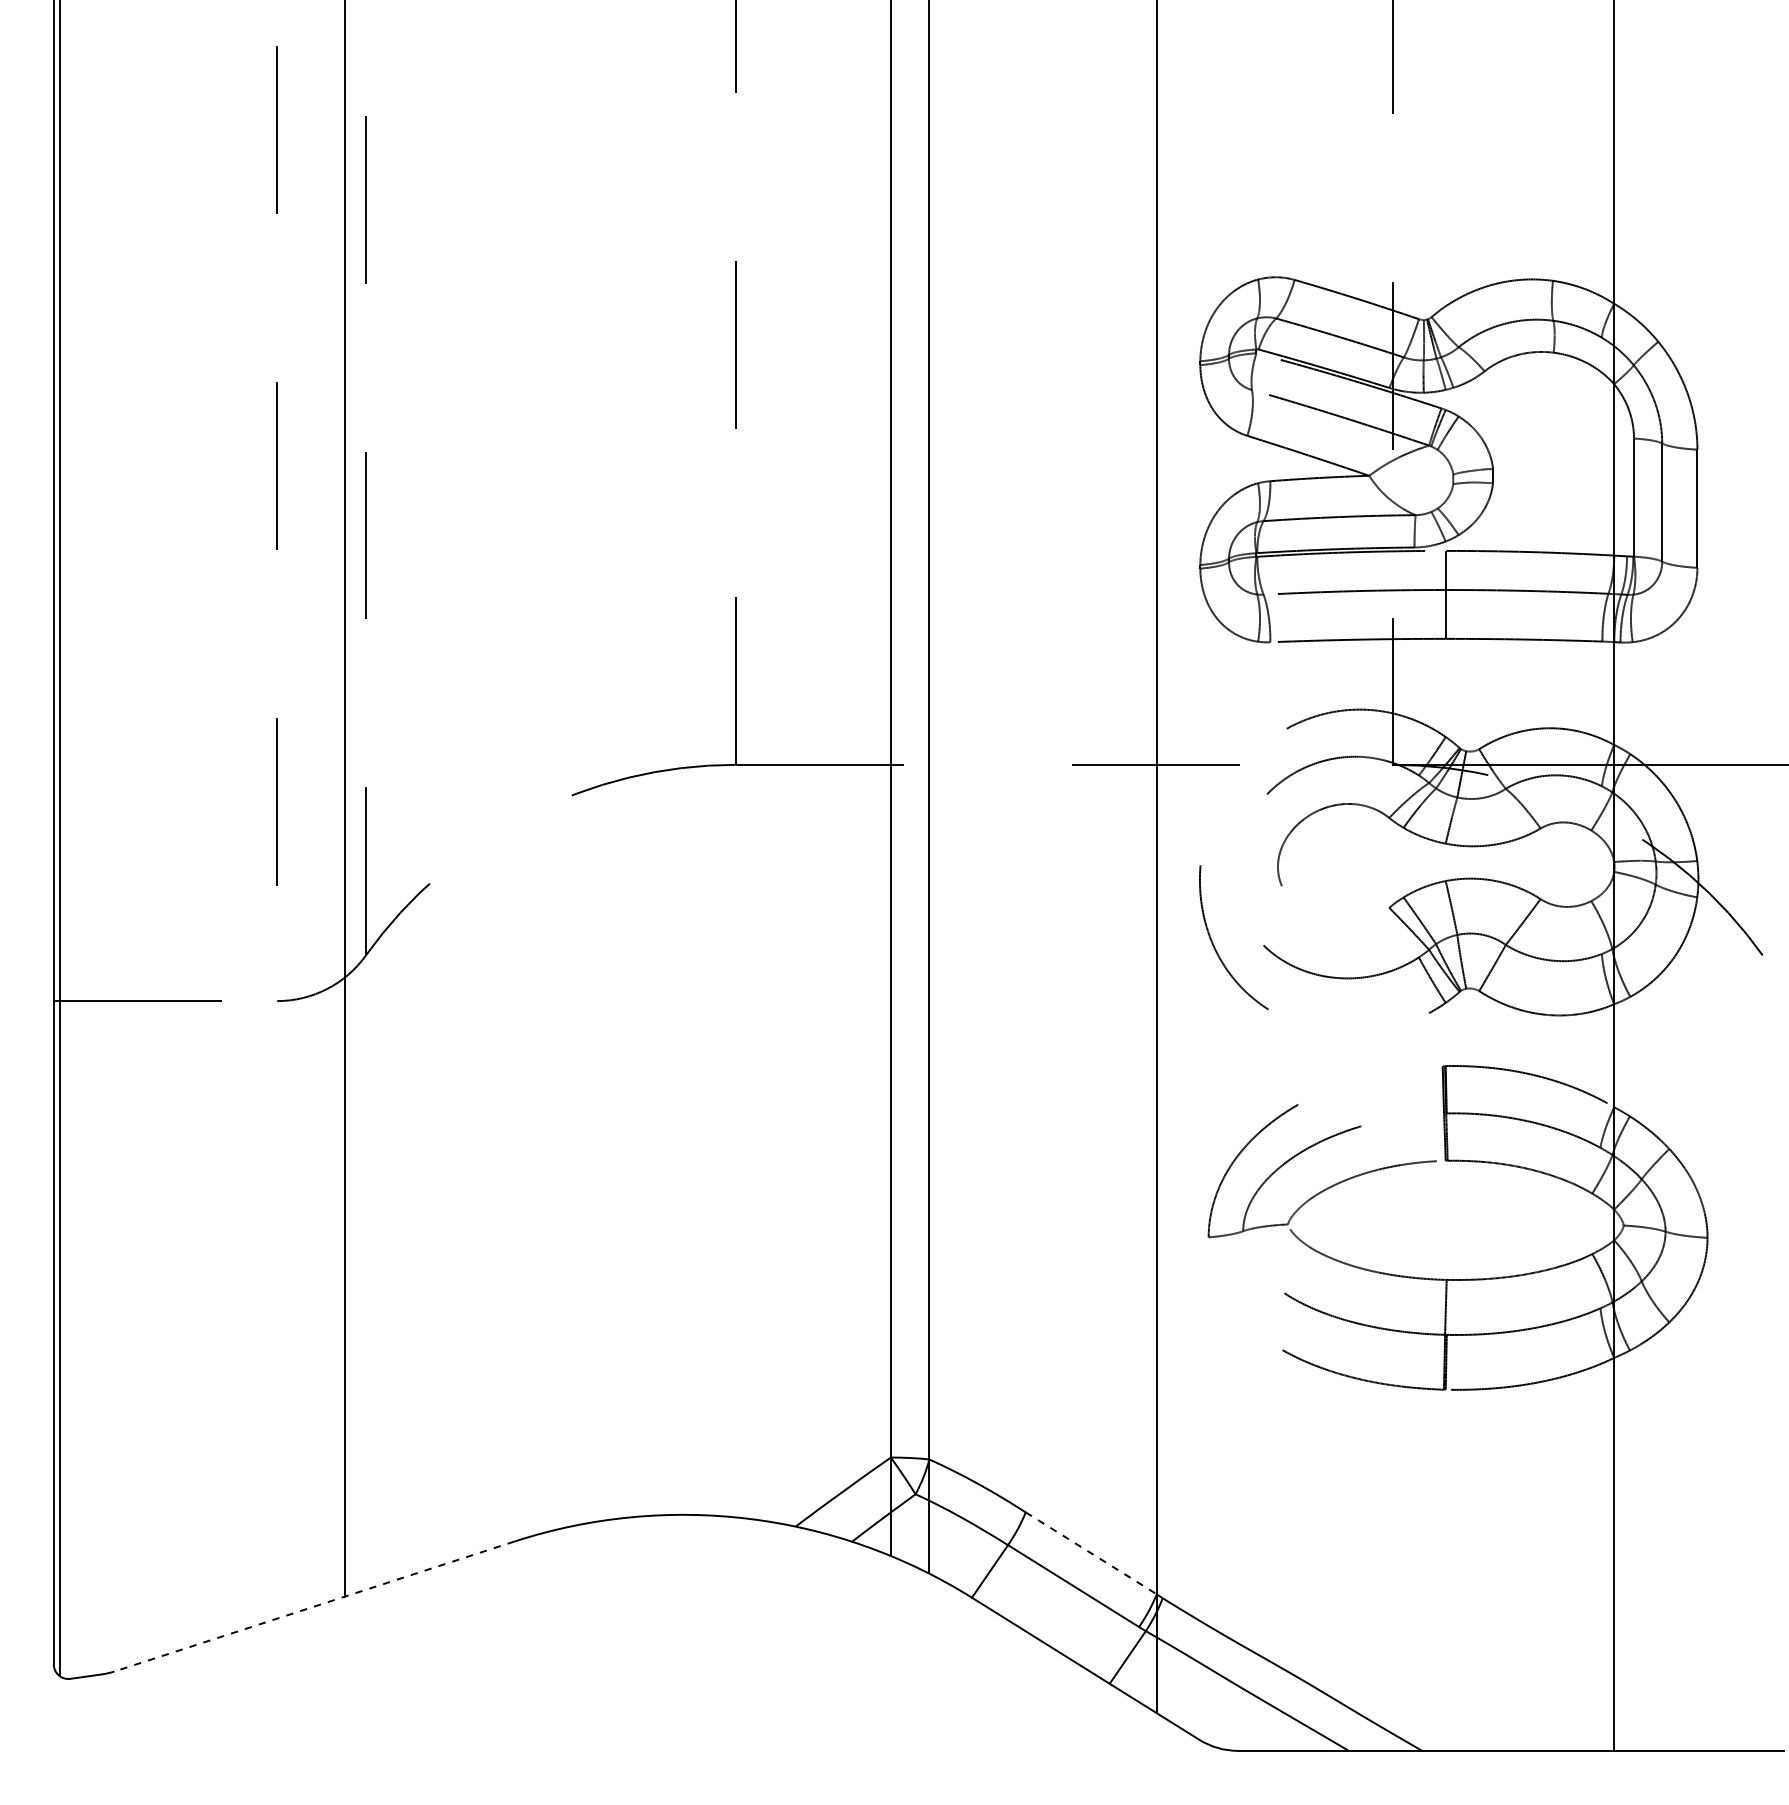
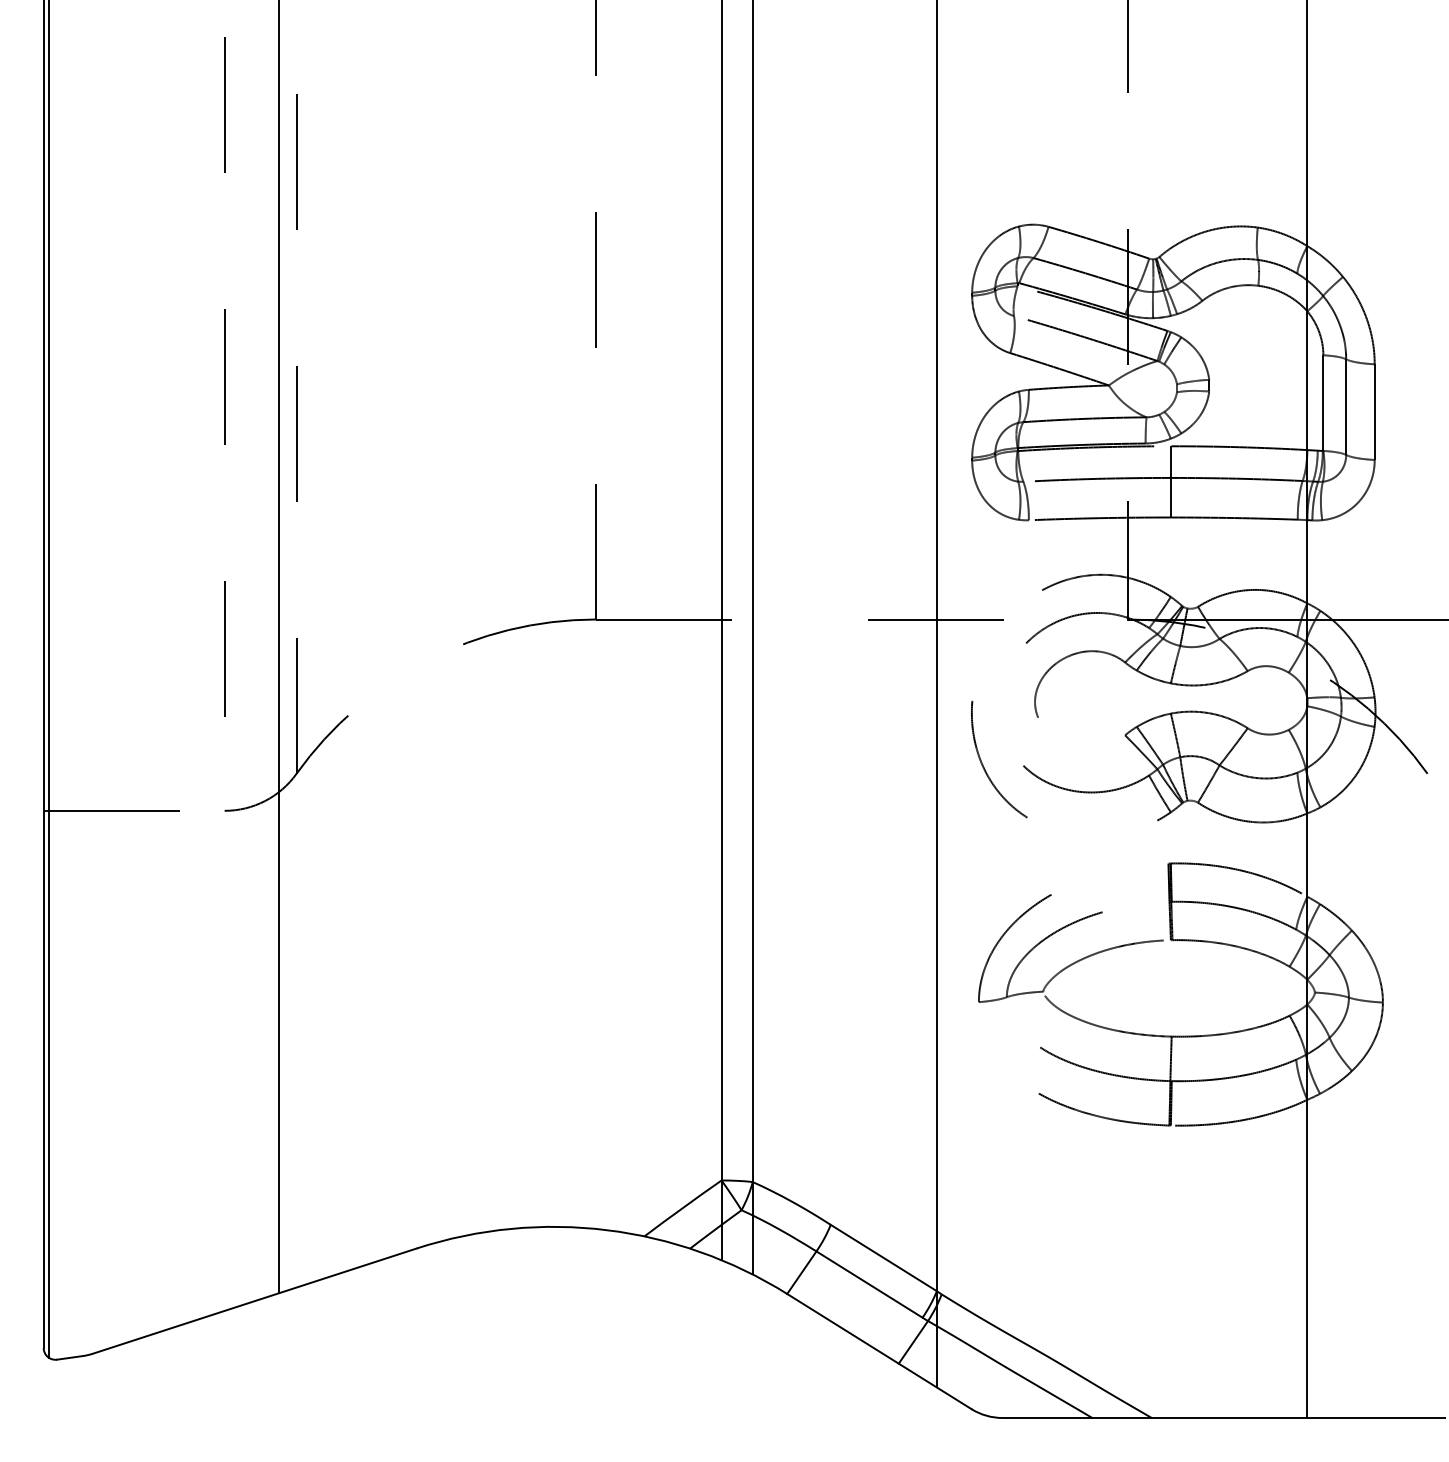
line: (1091, 1553) -> (884, 1258), dashed -> solid
line: (313, 1606) -> (254, 1301), dashed -> solid

